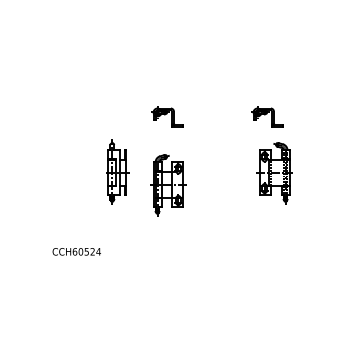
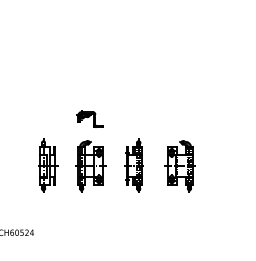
part: (267, 116) -> (174, 118), removed
part: (219, 171) -> (133, 165), added
part: (168, 185) -> (90, 166), moved

